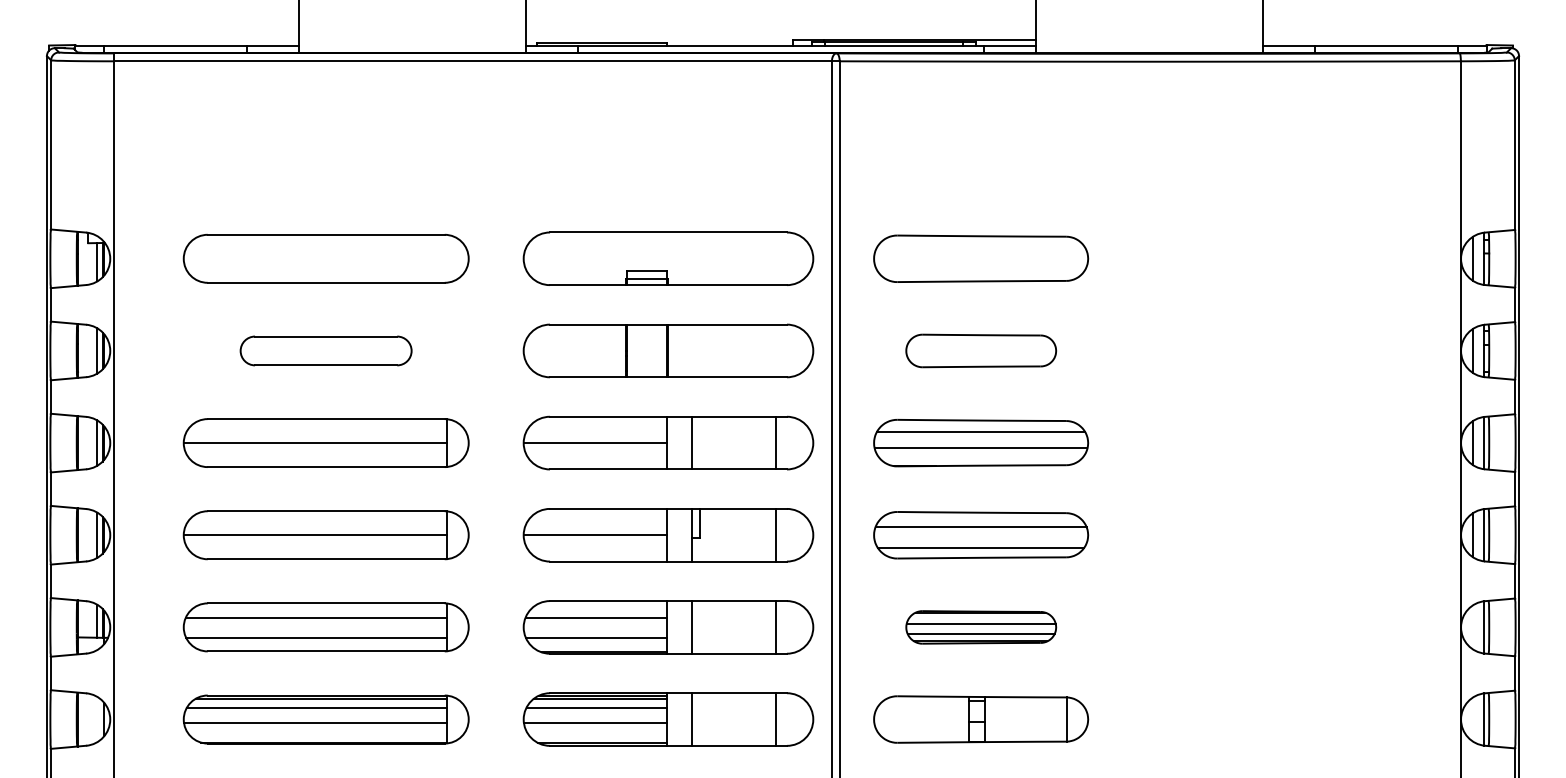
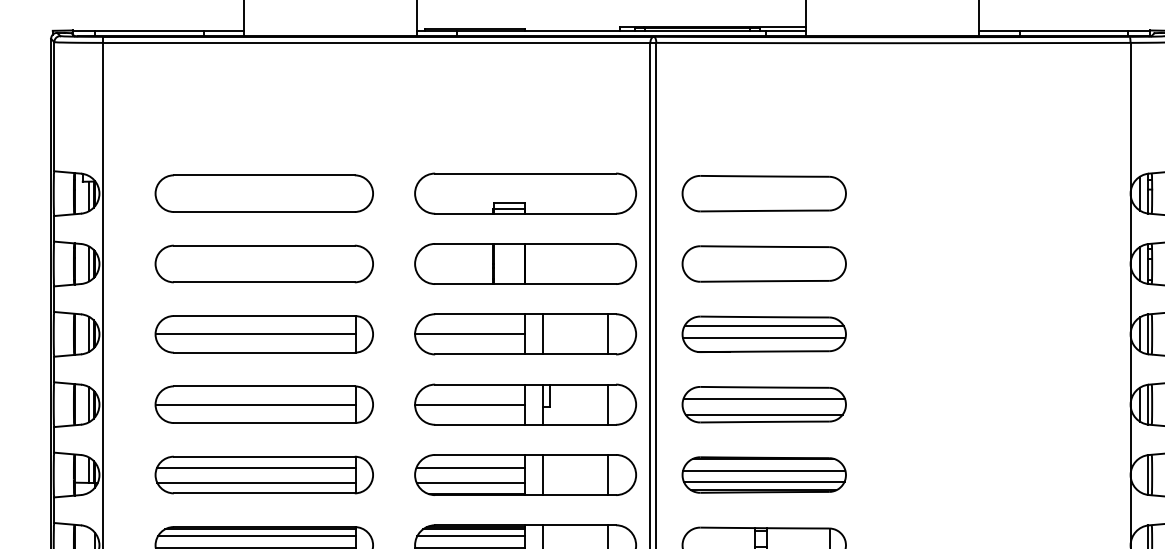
part: (325, 350) -> (263, 263), size x1.67
part: (981, 350) -> (764, 263), size x1.43
part: (981, 627) -> (764, 475), size x1.43

